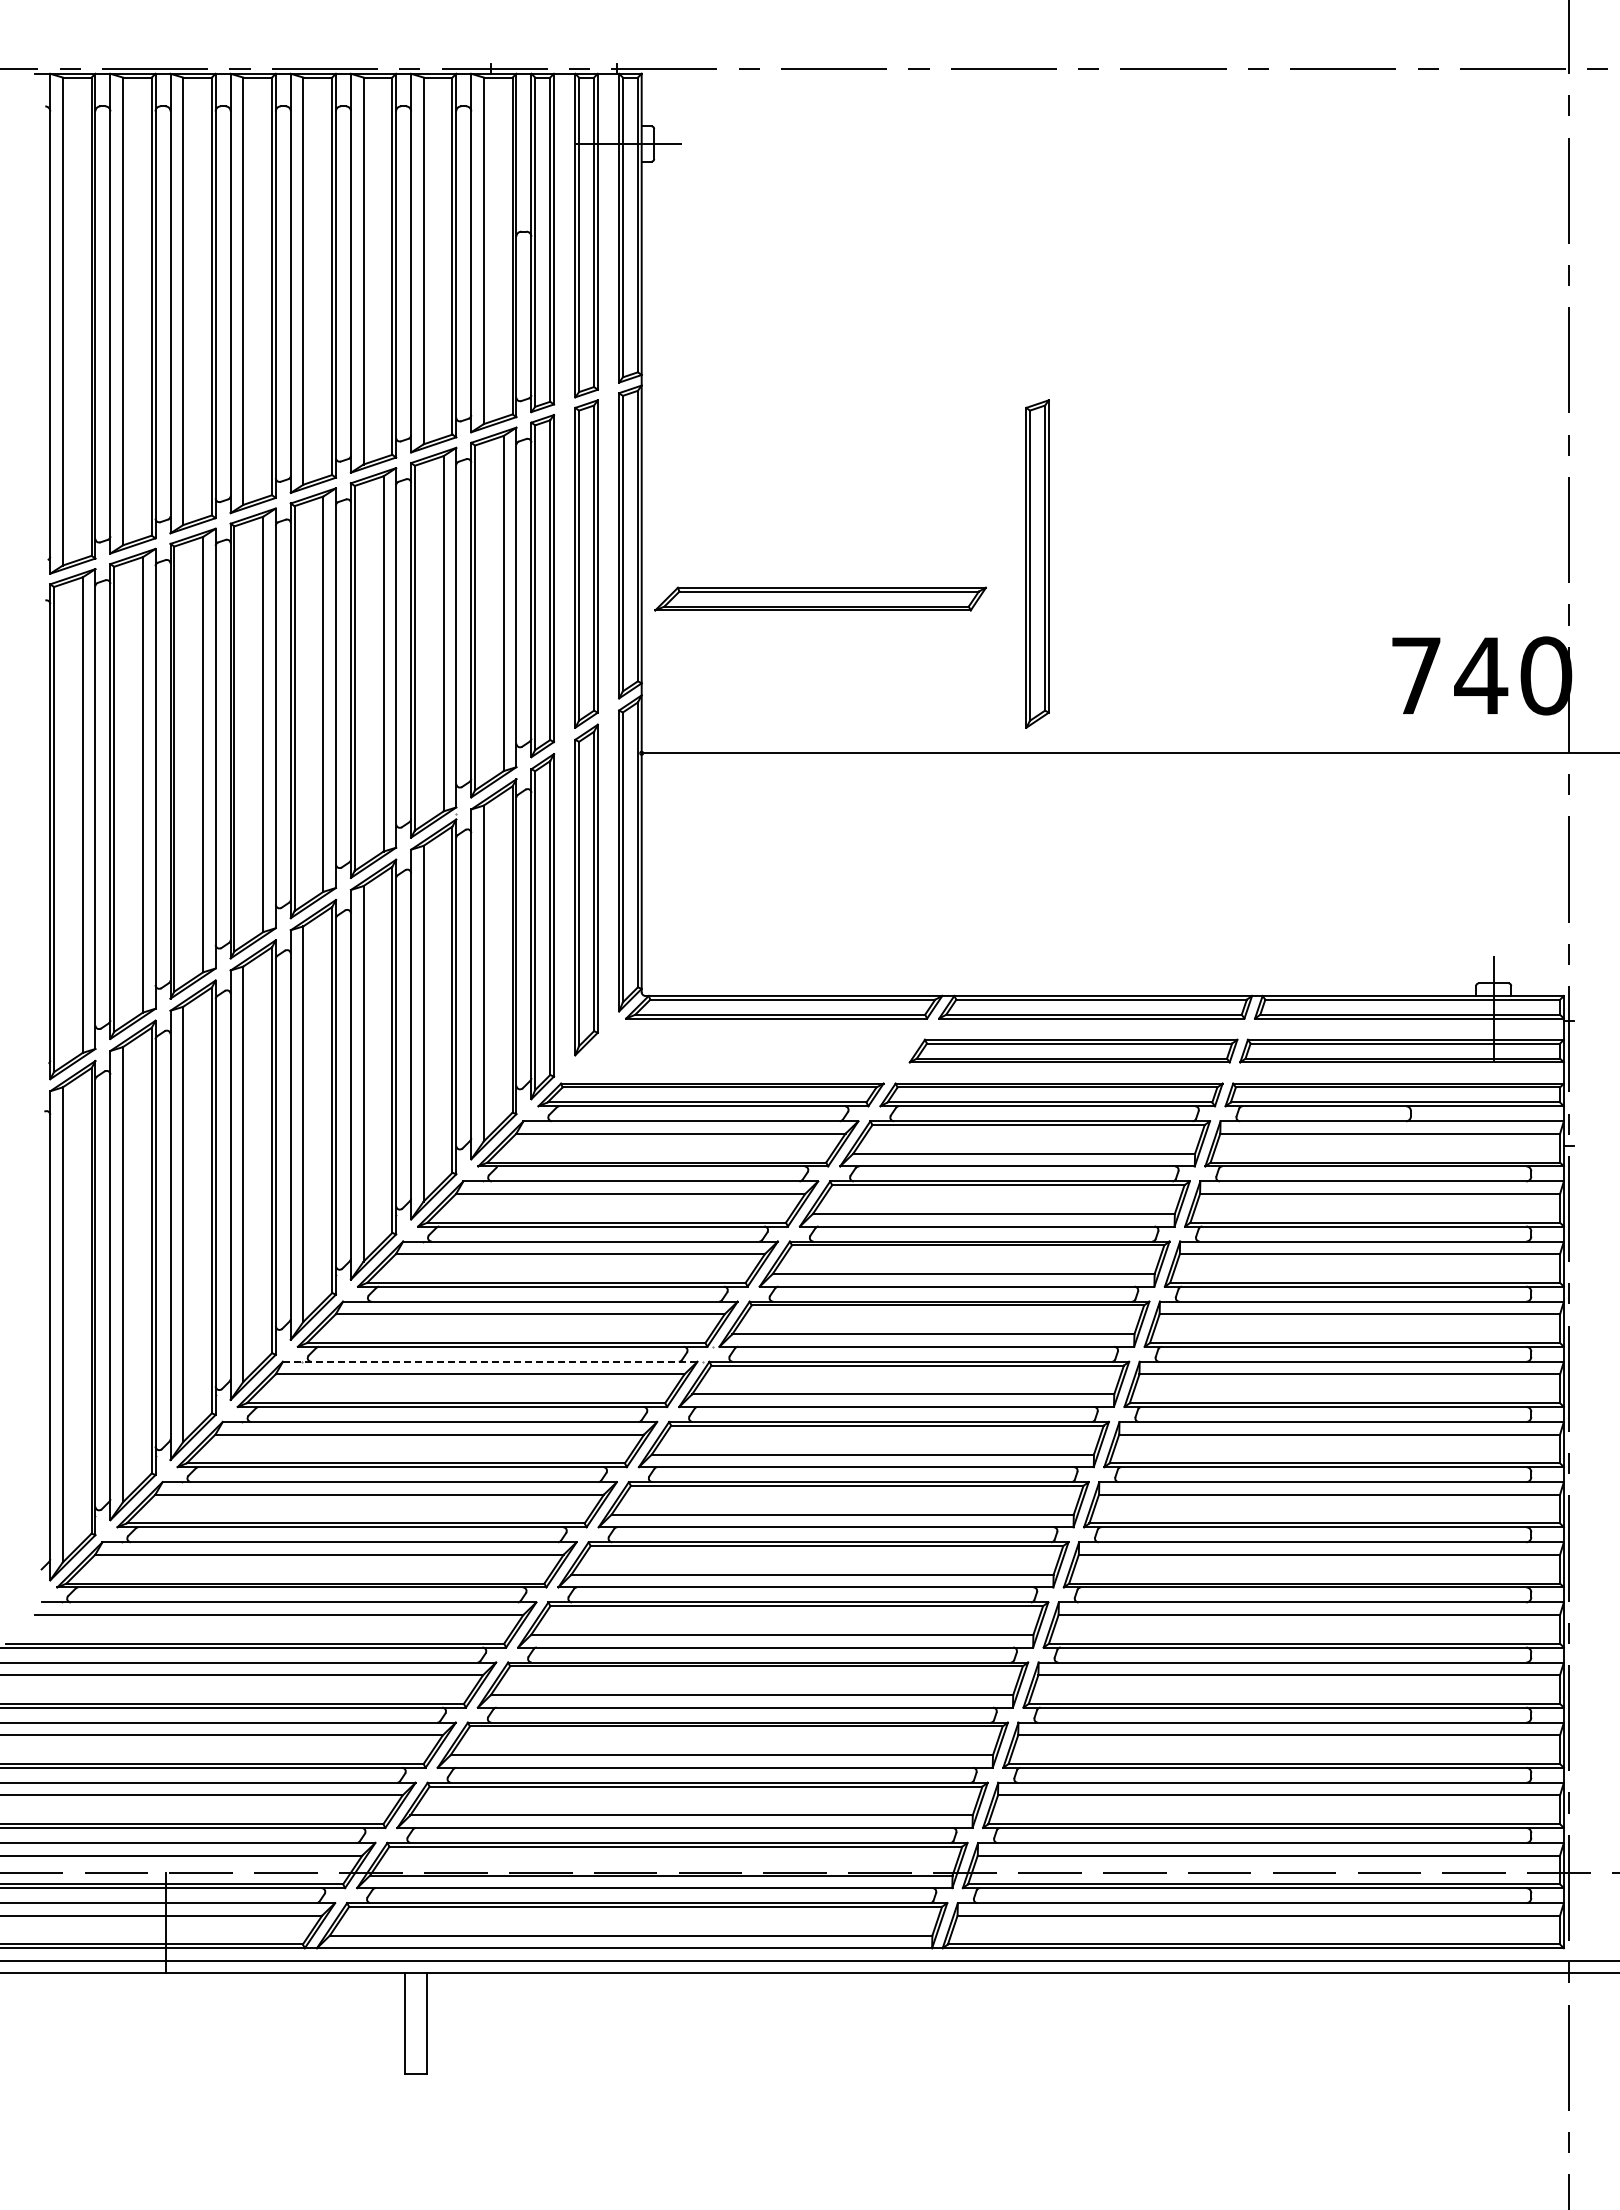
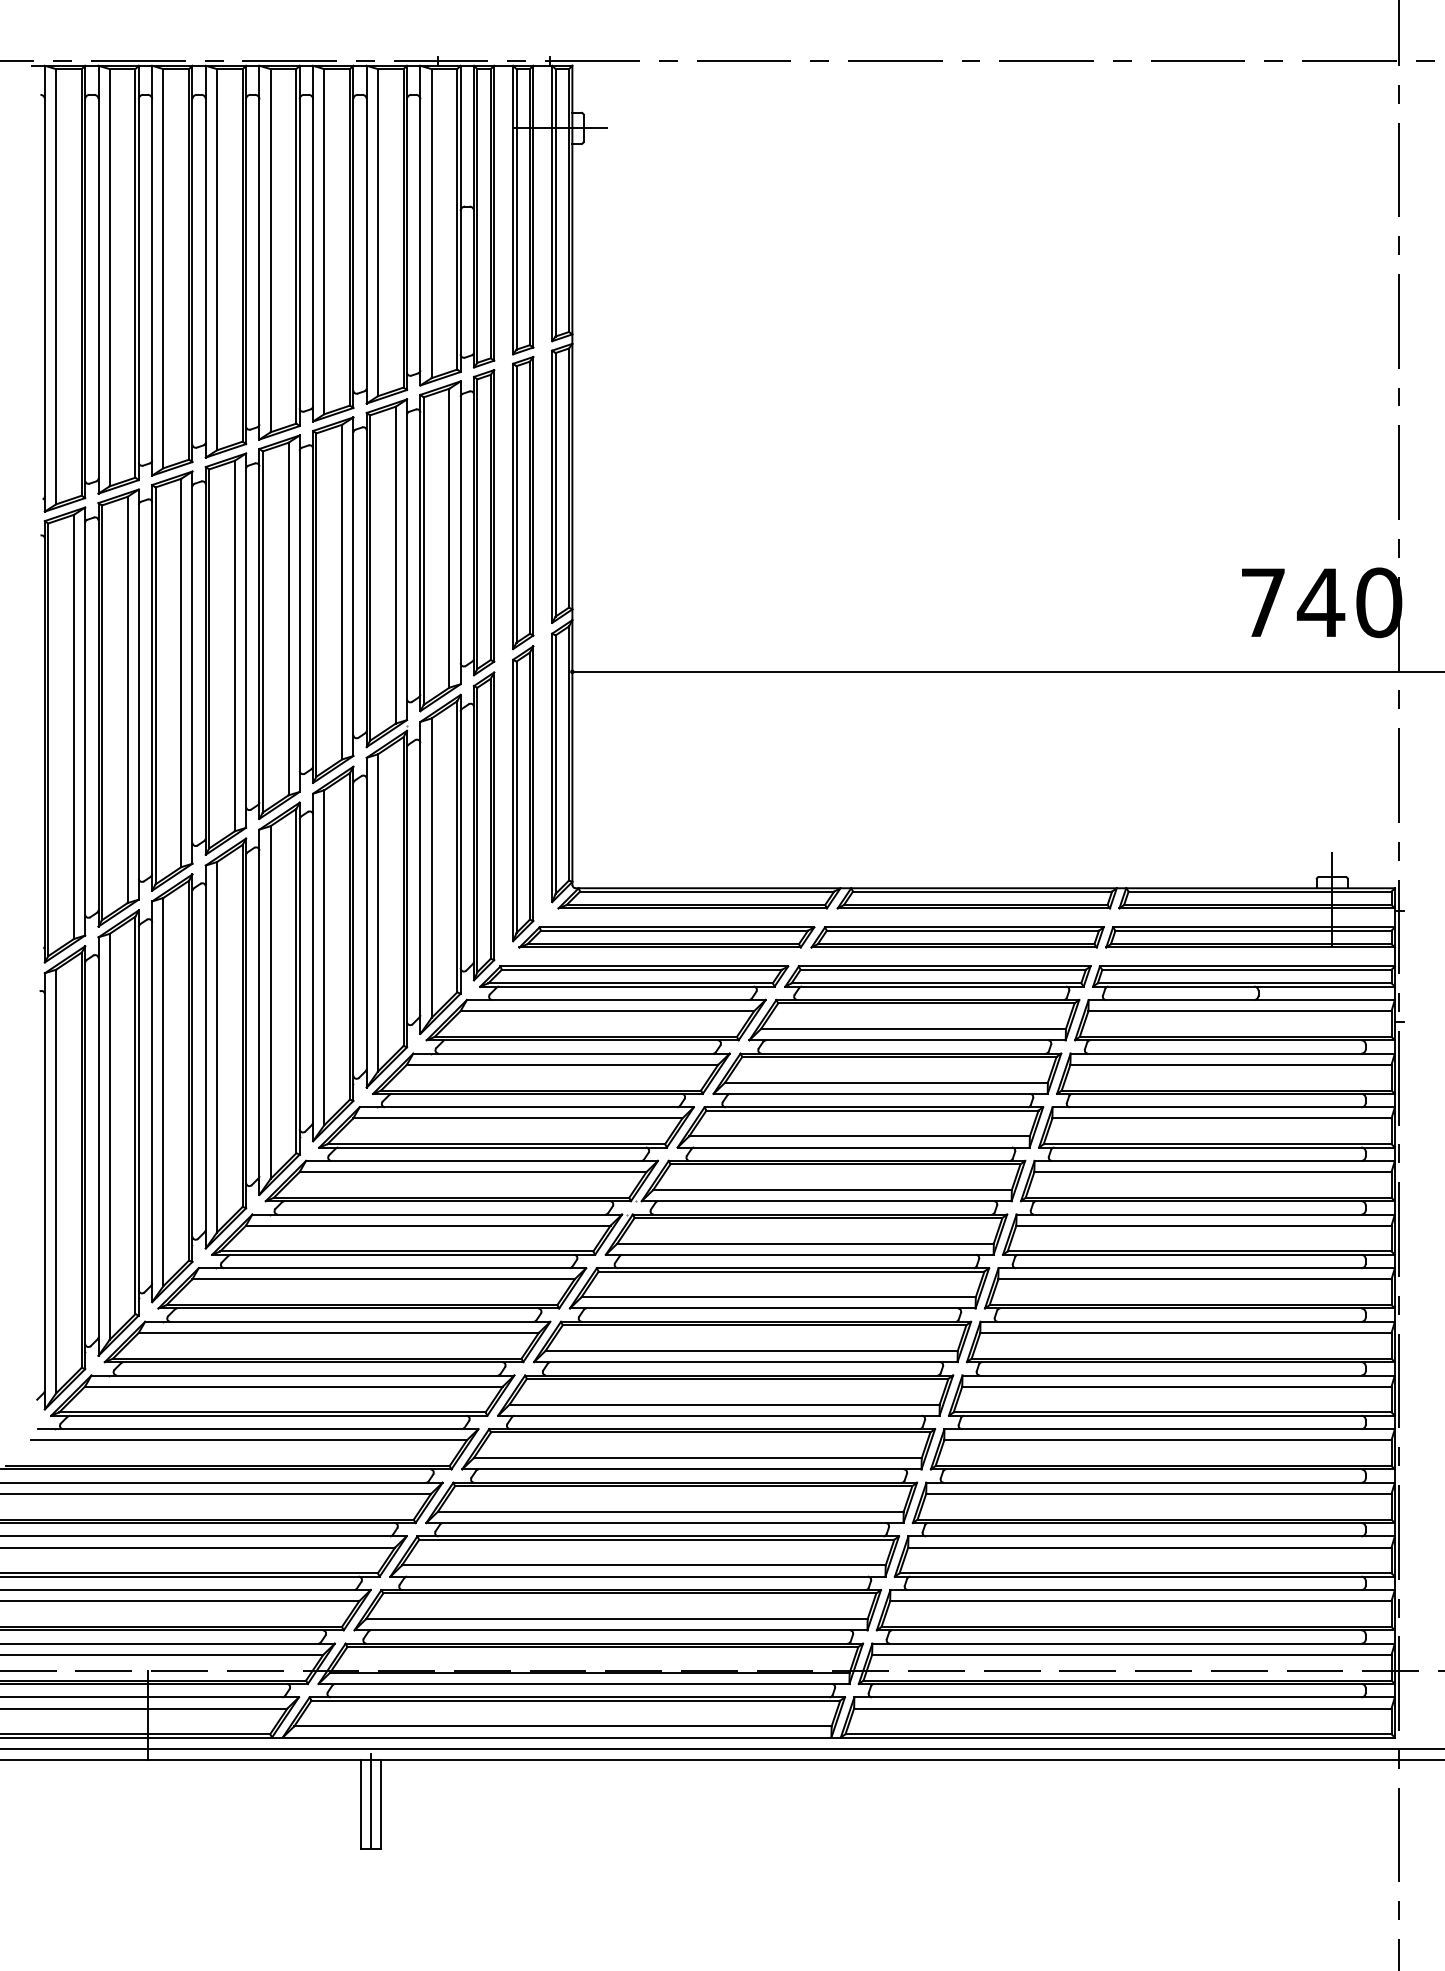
part: (1037, 563) -> (925, 502), removed
part: (820, 598) -> (666, 936), moved
line: (490, 1361) -> (437, 1214), dashed -> solid
line: (416, 2020) -> (371, 1802), added

